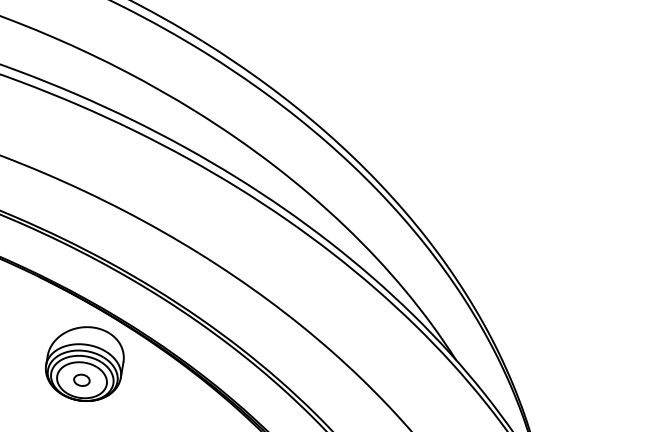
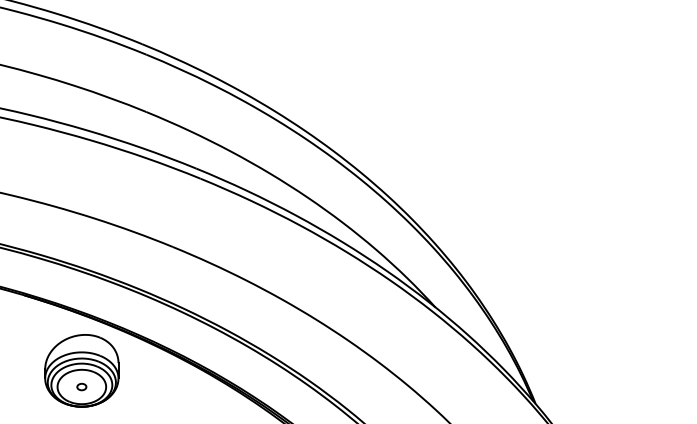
part: (81, 379) -> (81, 386), size x0.6

